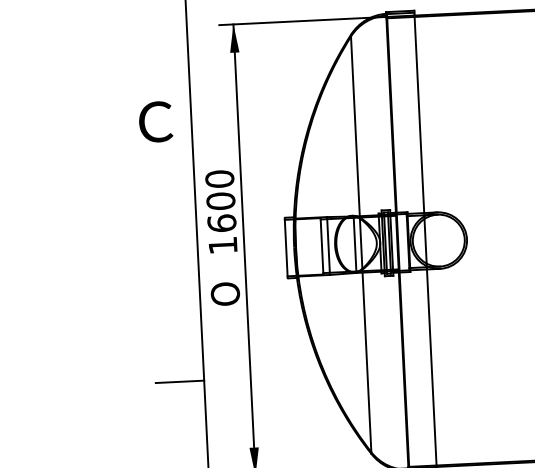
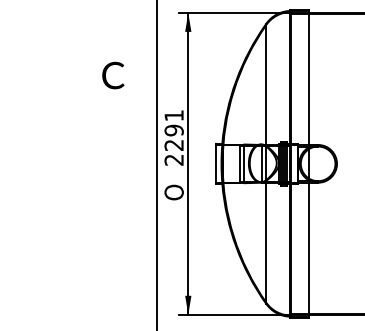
text: (156, 121) -> (113, 75), moved
text: (220, 211) -> (173, 137), 1600 -> 2291
line: (179, 381) -> (140, 249), removed

